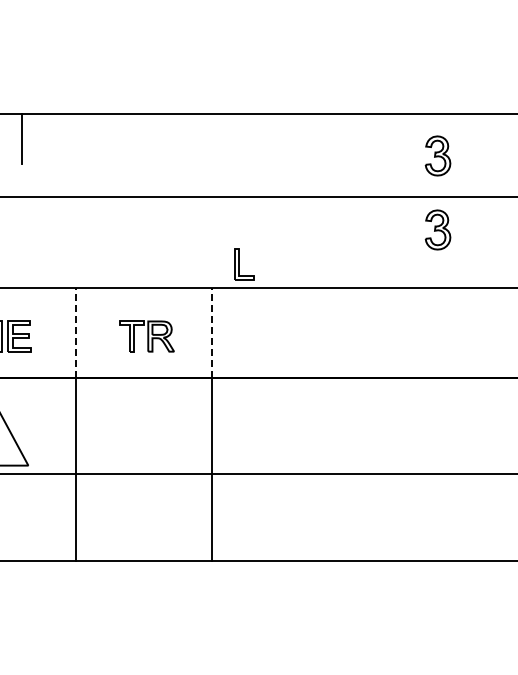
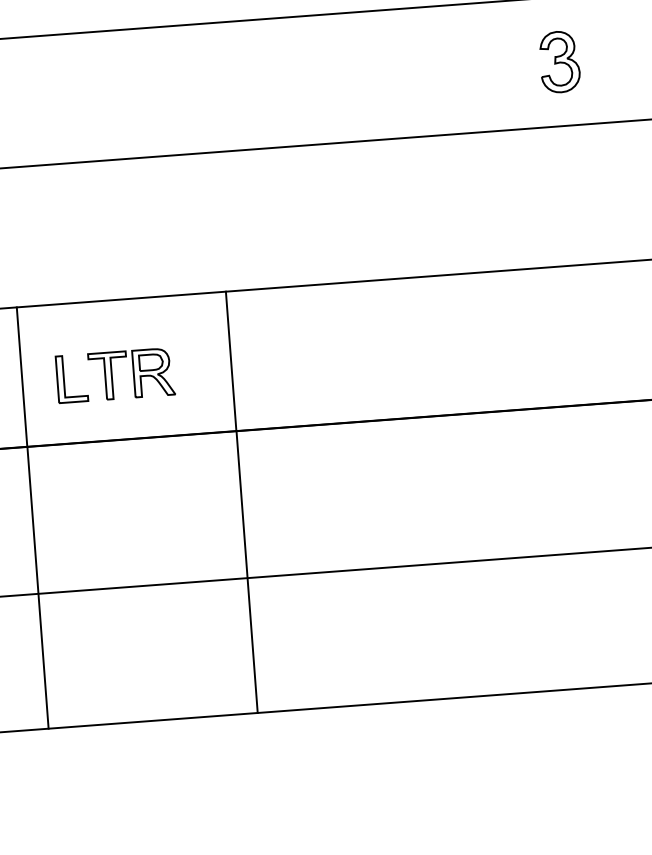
part: (437, 229) -> (567, 175), removed
part: (244, 264) -> (72, 378), moved
line: (76, 332) -> (22, 376), dashed -> solid
line: (211, 332) -> (230, 360), dashed -> solid

